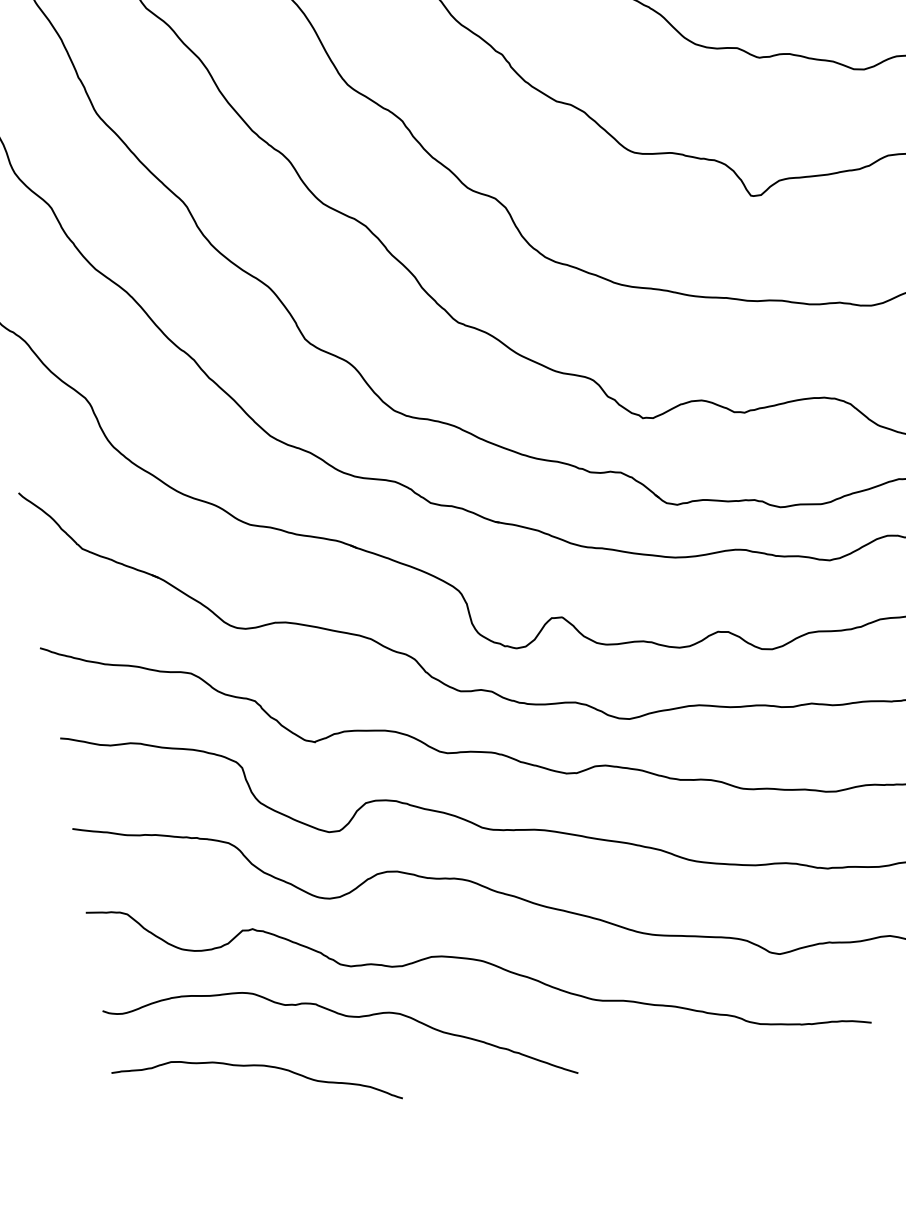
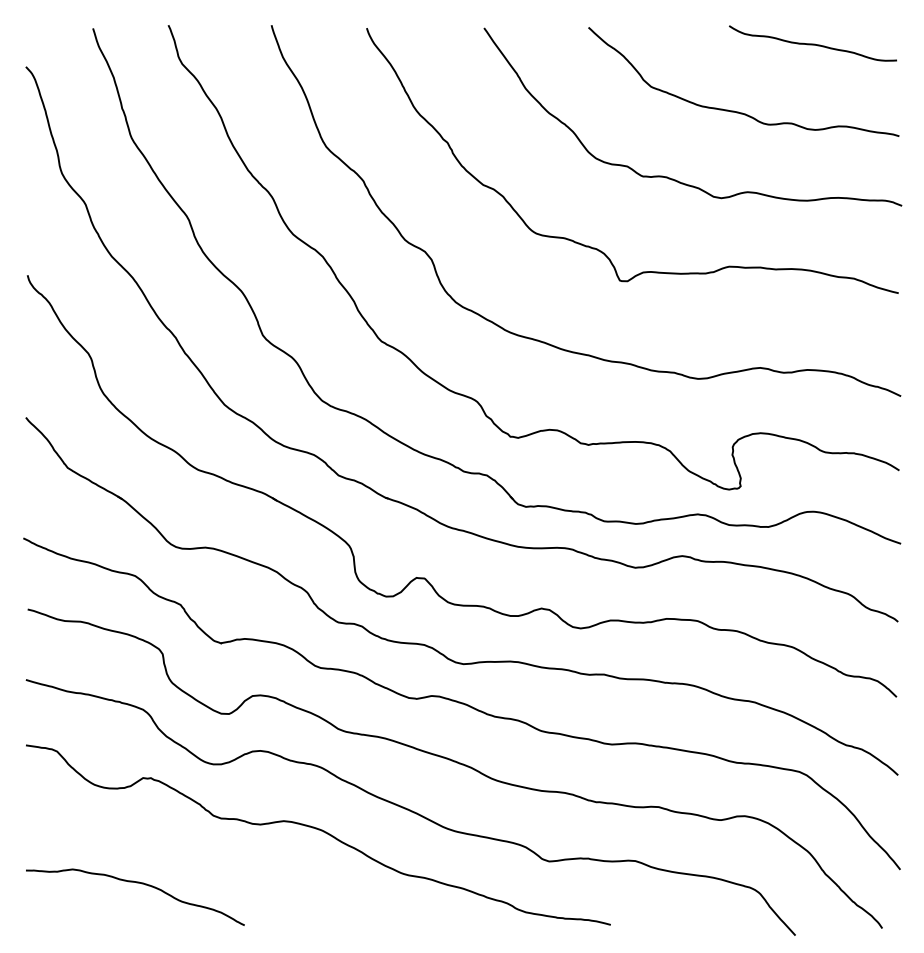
curve: (344, 1017) -> (210, 856), removed

